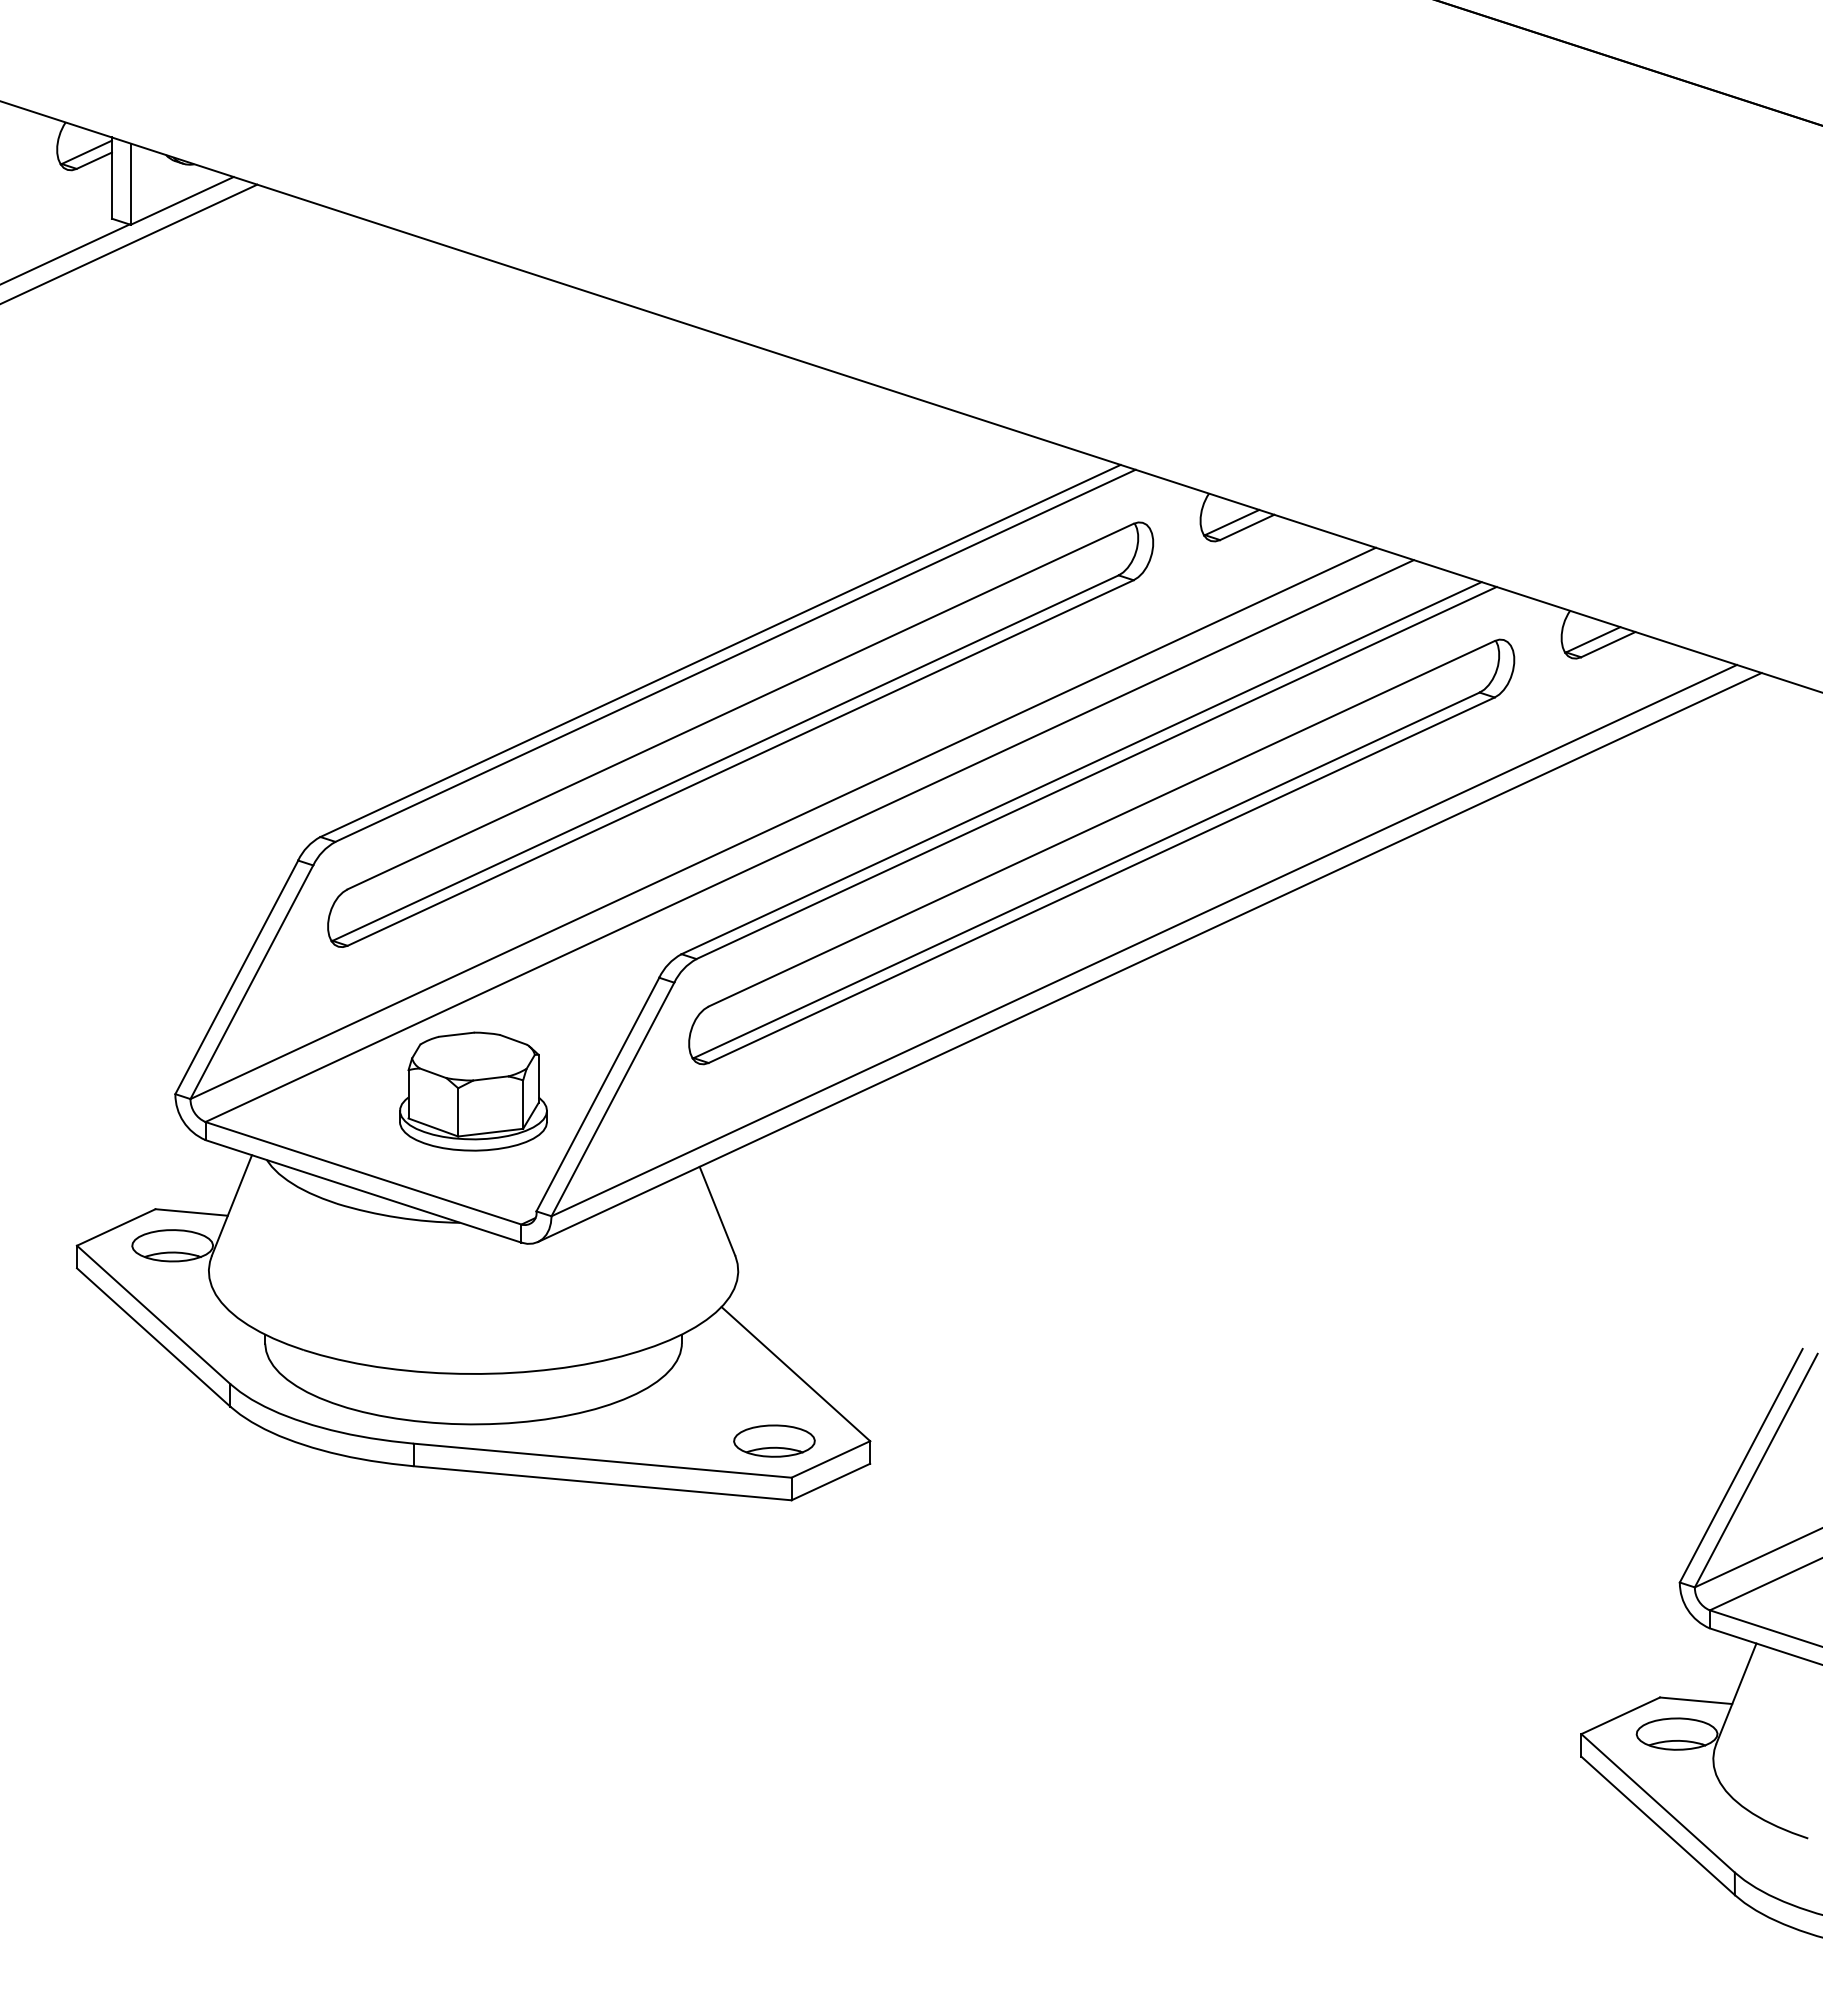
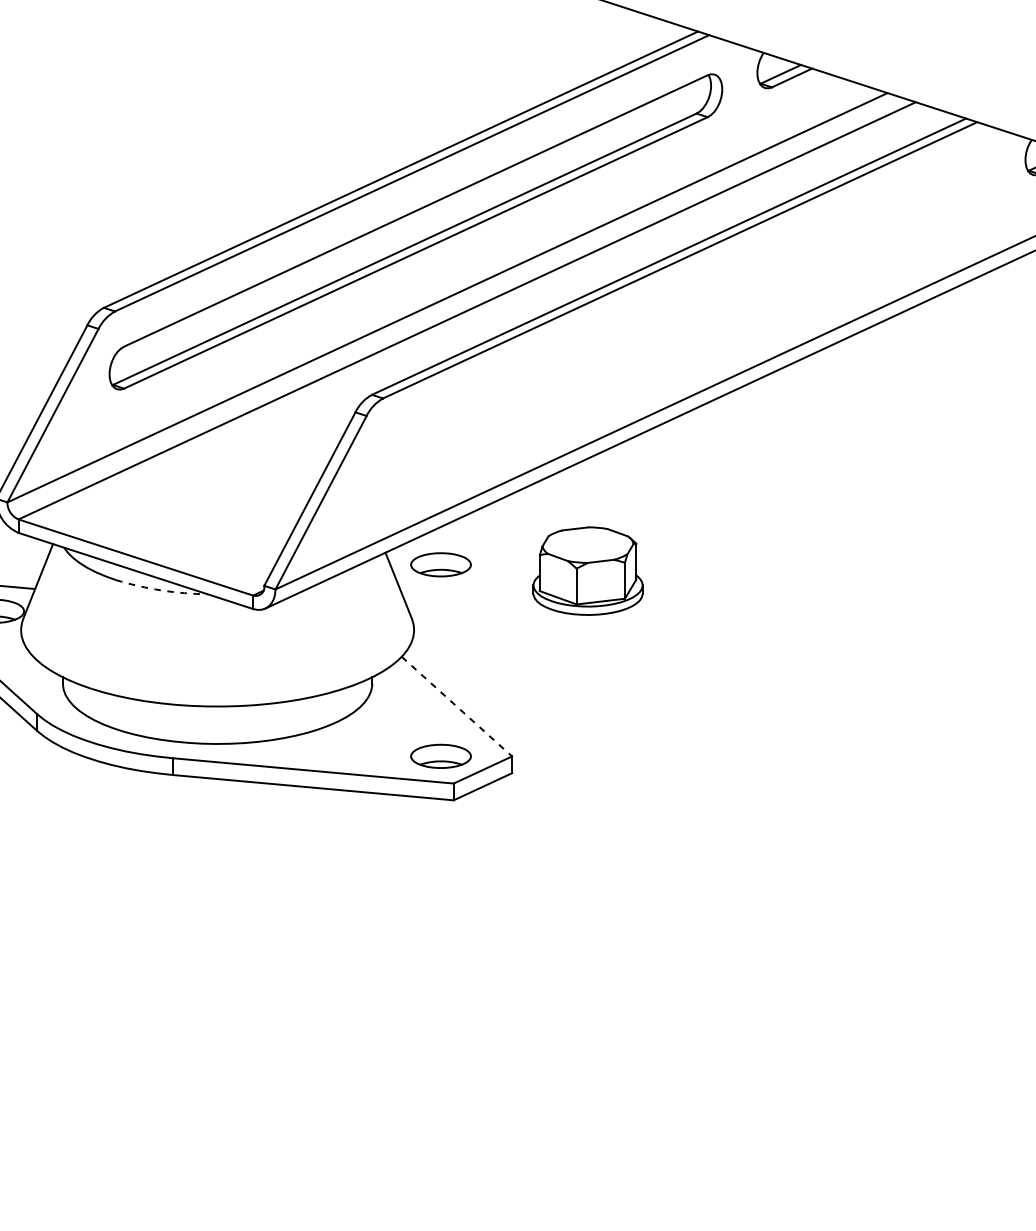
part: (1101, 851) -> (683, 318), removed
part: (473, 1091) -> (588, 571), moved
part: (774, 1182) -> (441, 564), added
arc: (397, 1217) -> (161, 590), solid -> dashed
line: (796, 1374) -> (457, 706), solid -> dashed

